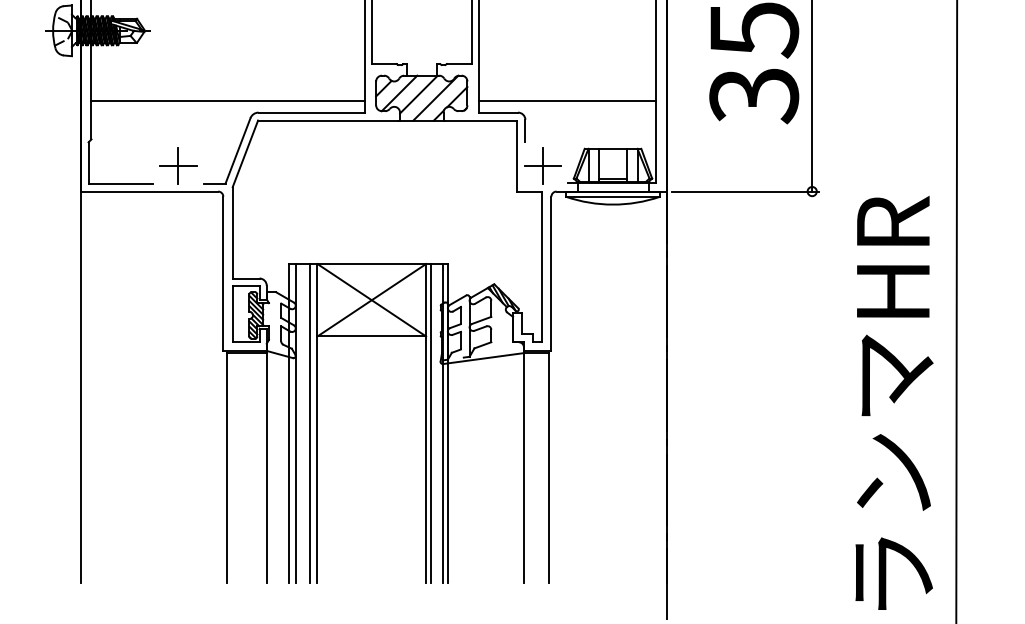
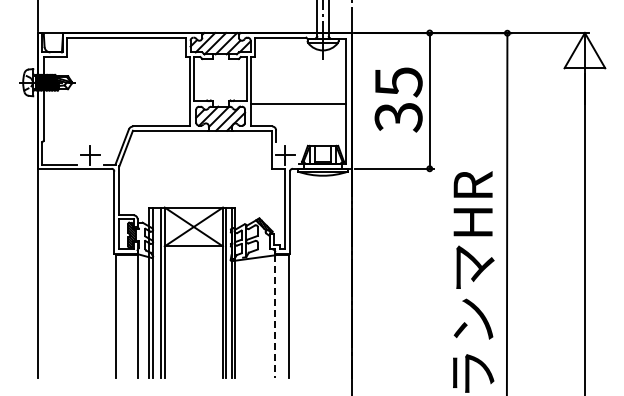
line: (227, 101) -> (116, 120), removed
line: (567, 101) -> (298, 104), moved
line: (524, 469) -> (275, 317), solid -> dashed

